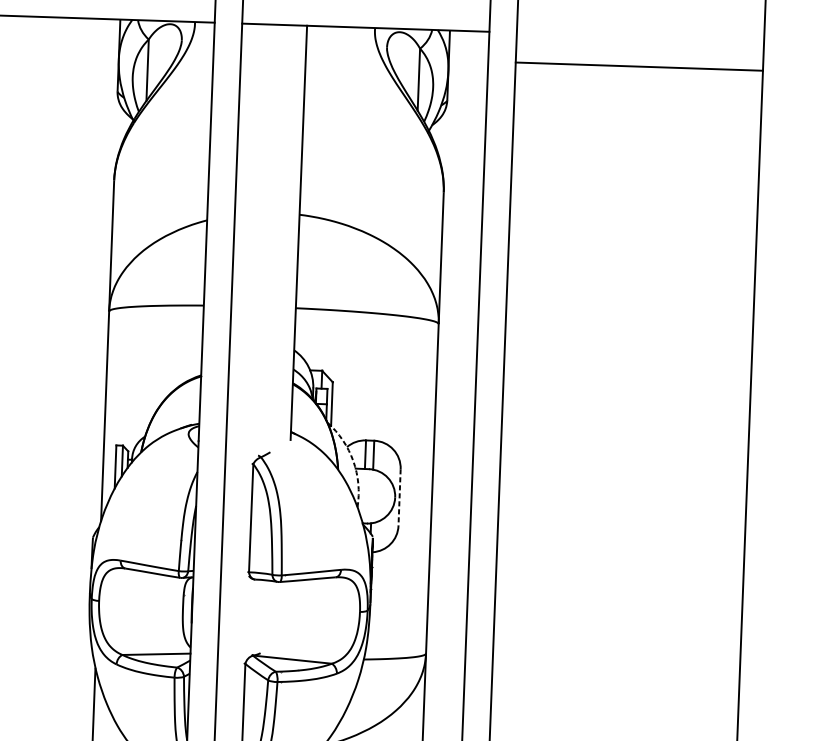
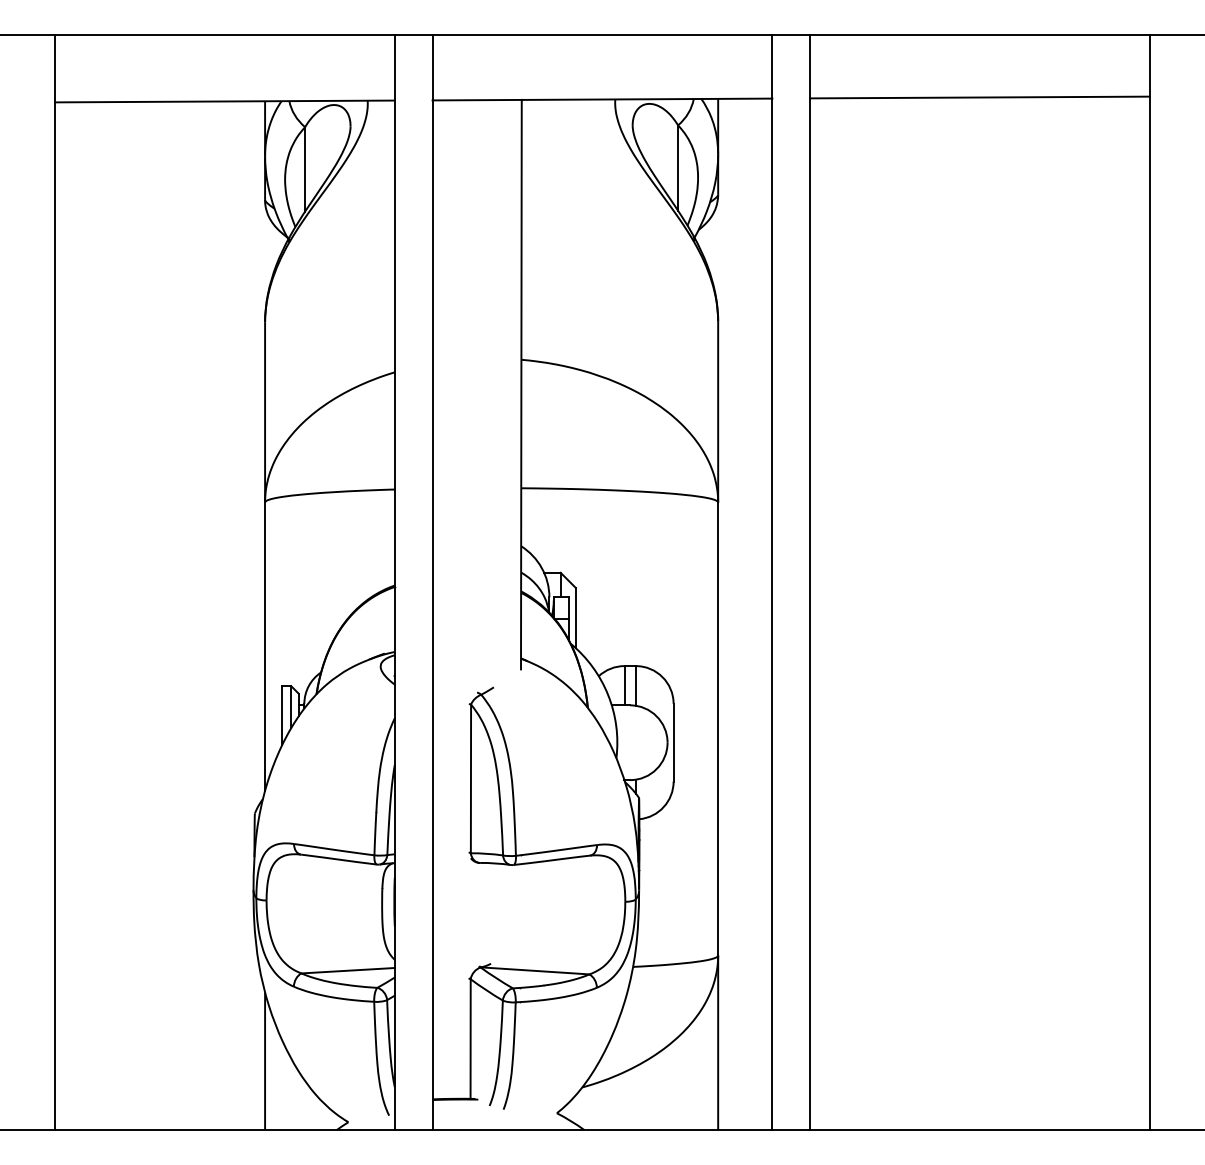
line: (638, 66) -> (979, 97), moved
arc: (353, 461) -> (608, 695), dashed -> solid
line: (399, 497) -> (673, 742), dashed -> solid

